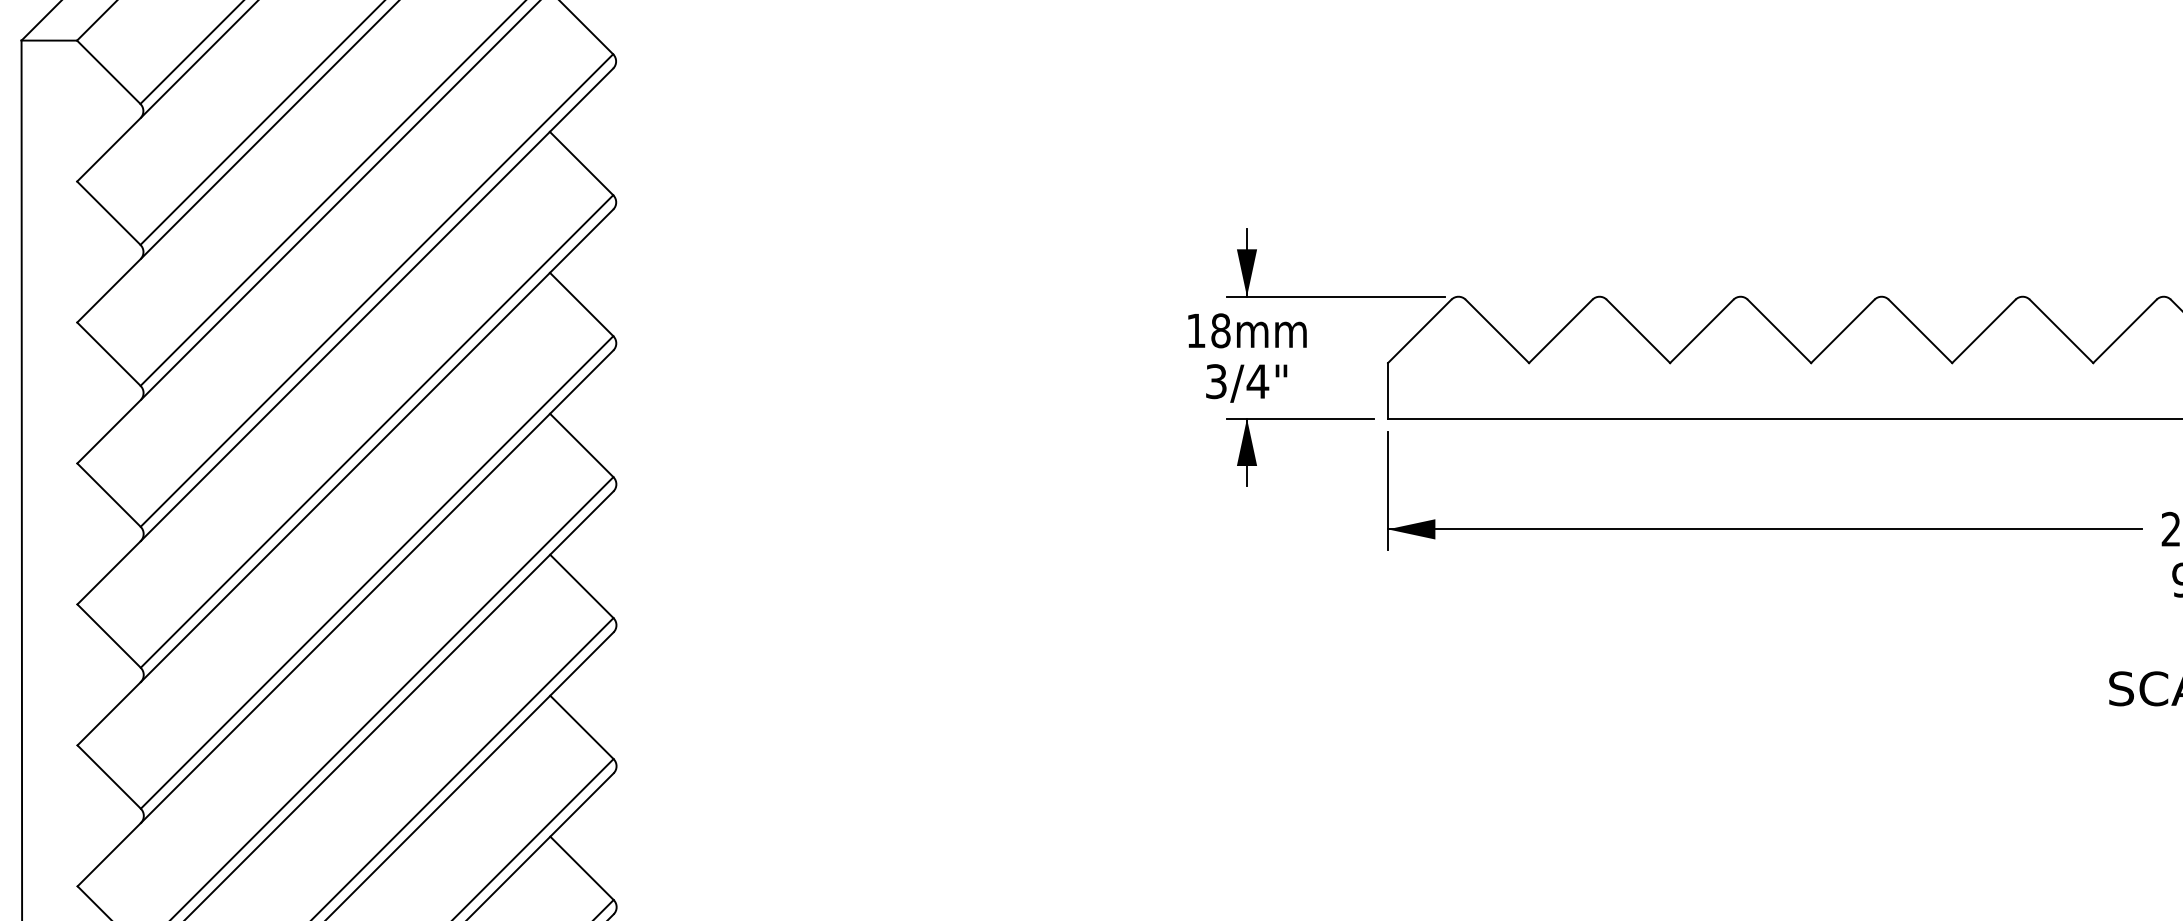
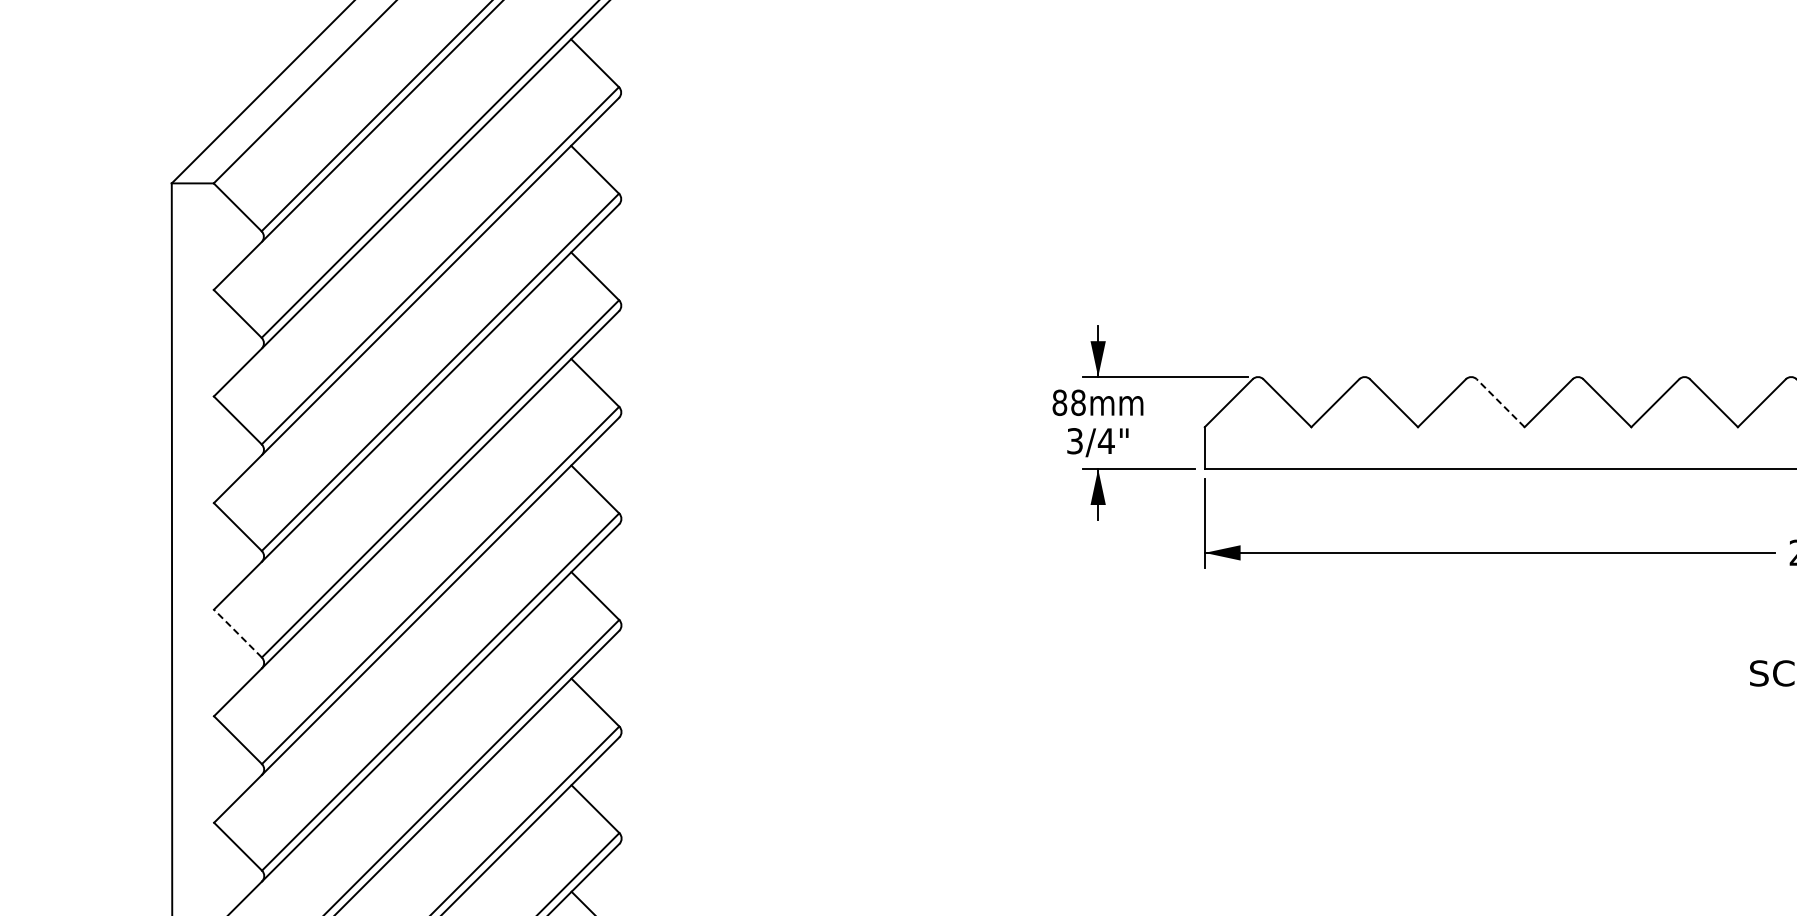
text: (1195, 330) -> (1059, 402), 18 -> 88
line: (1779, 331) -> (1500, 403), solid -> dashed
line: (108, 635) -> (237, 633), solid -> dashed

